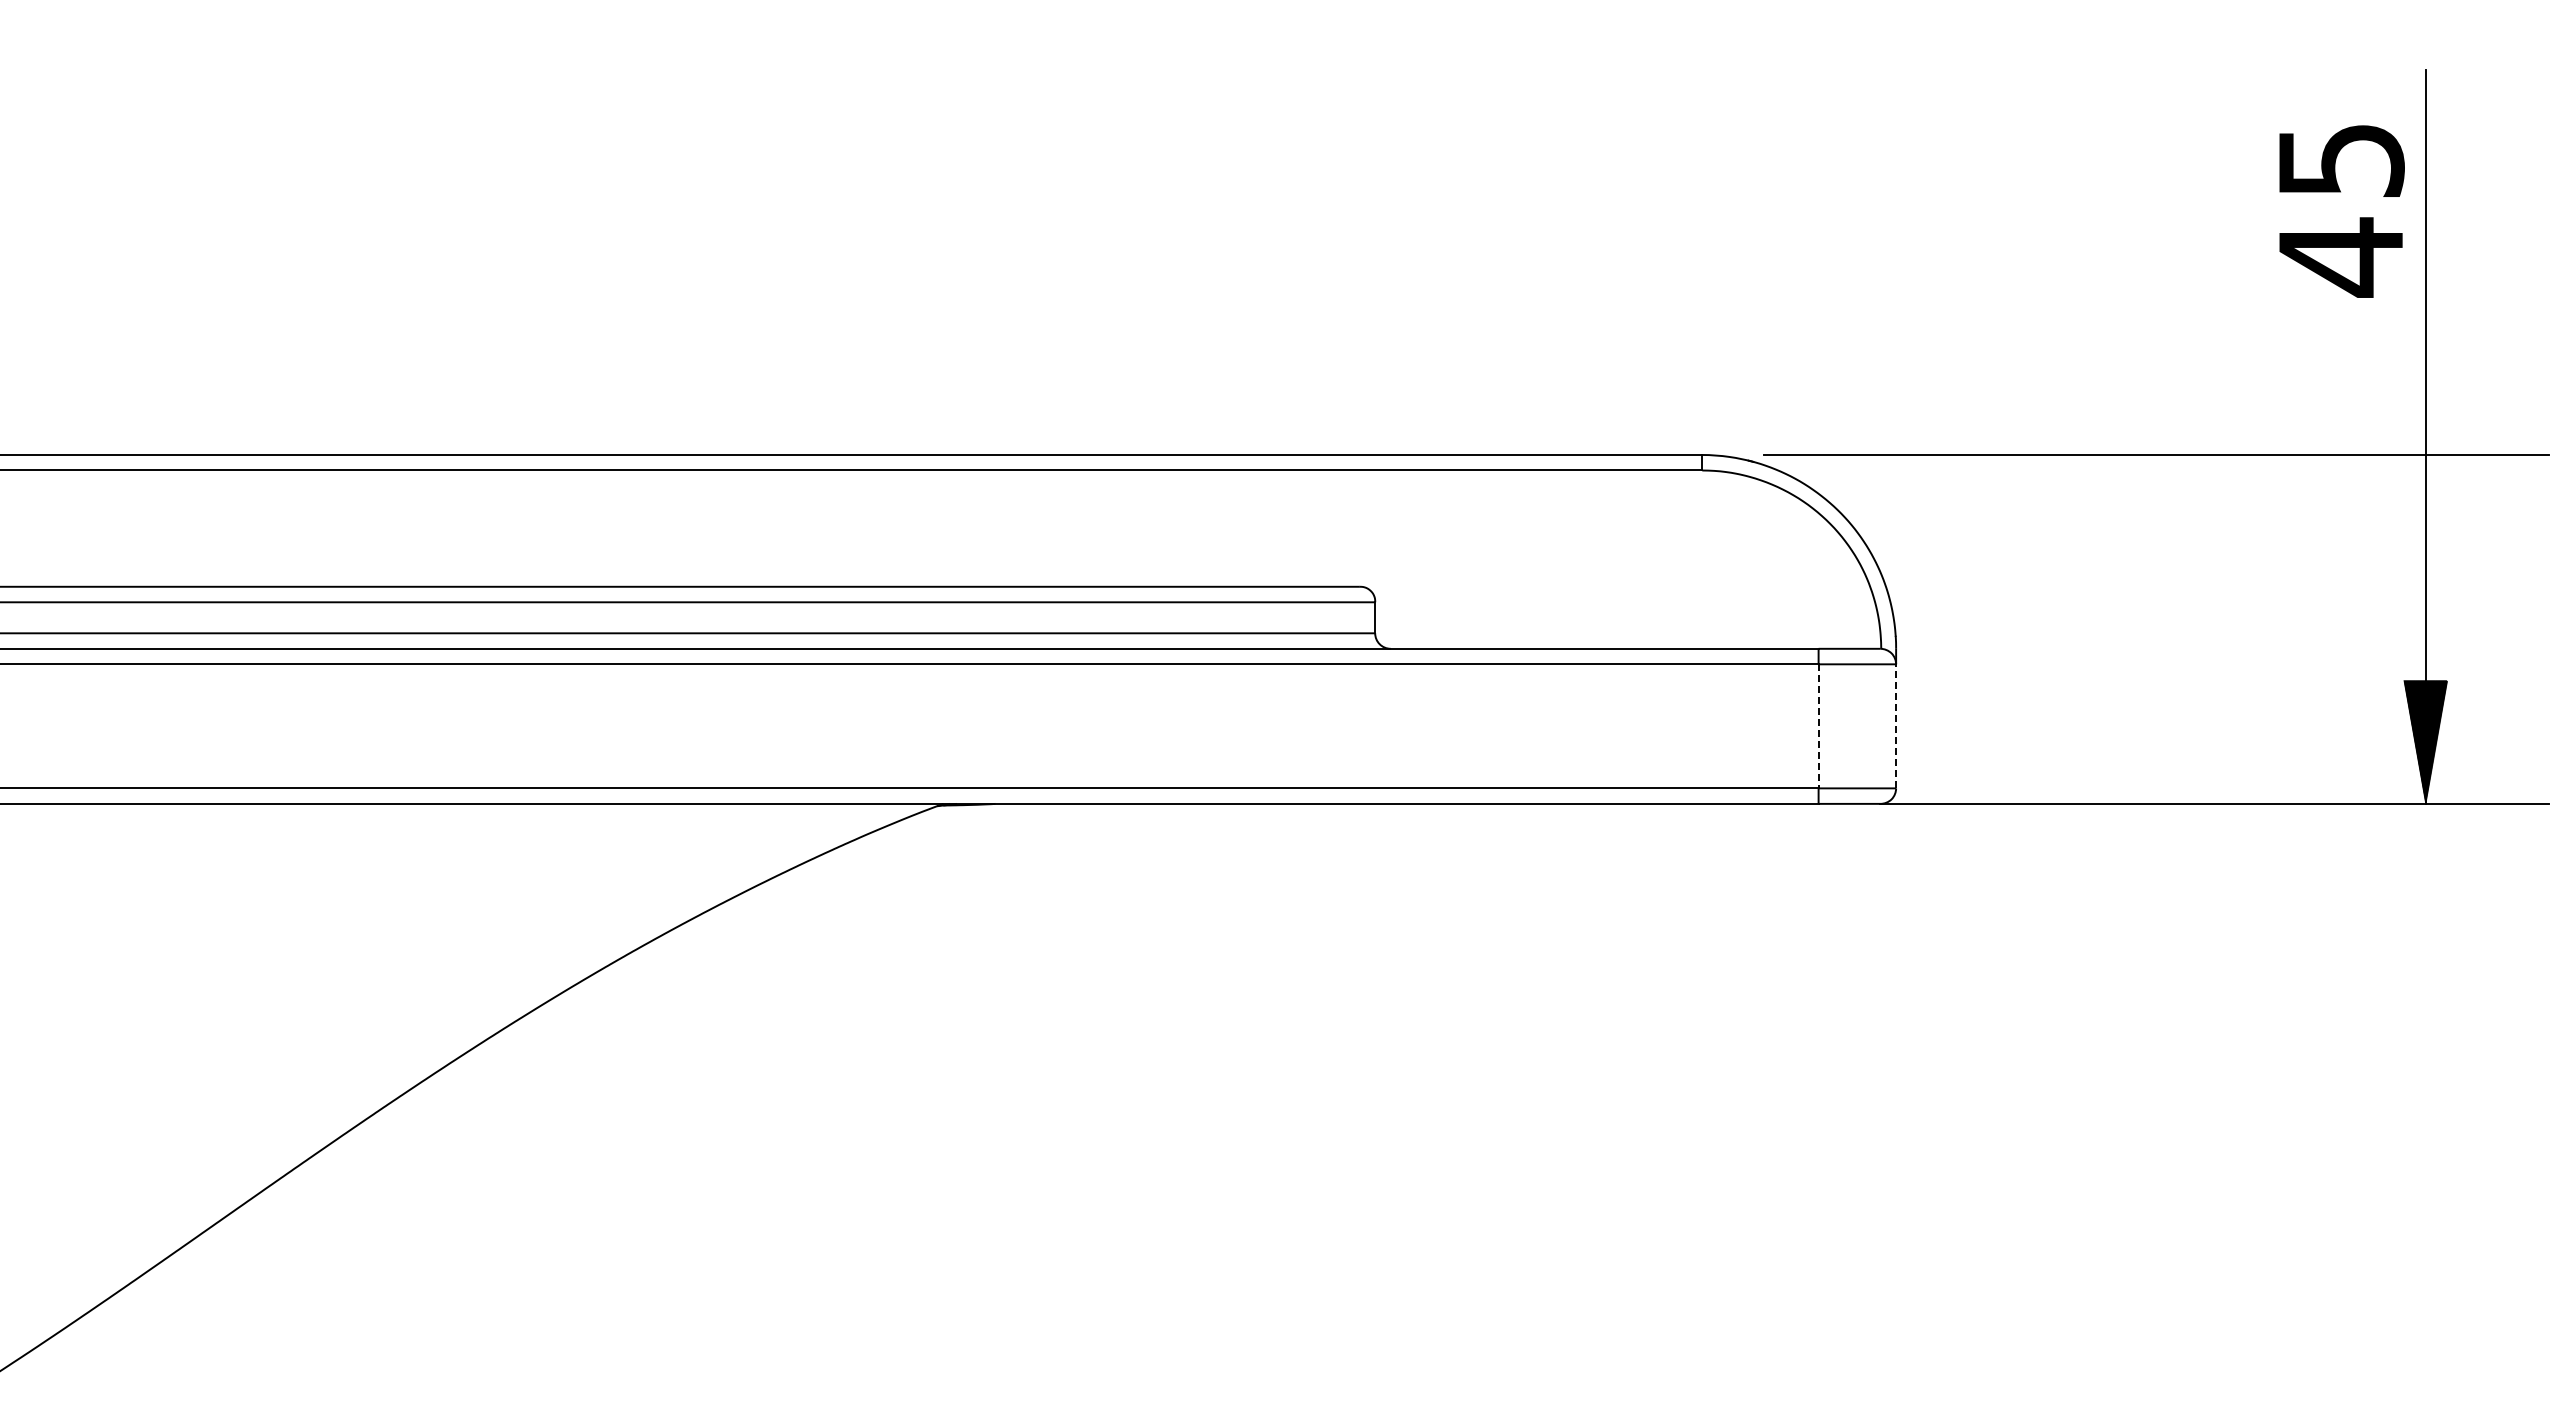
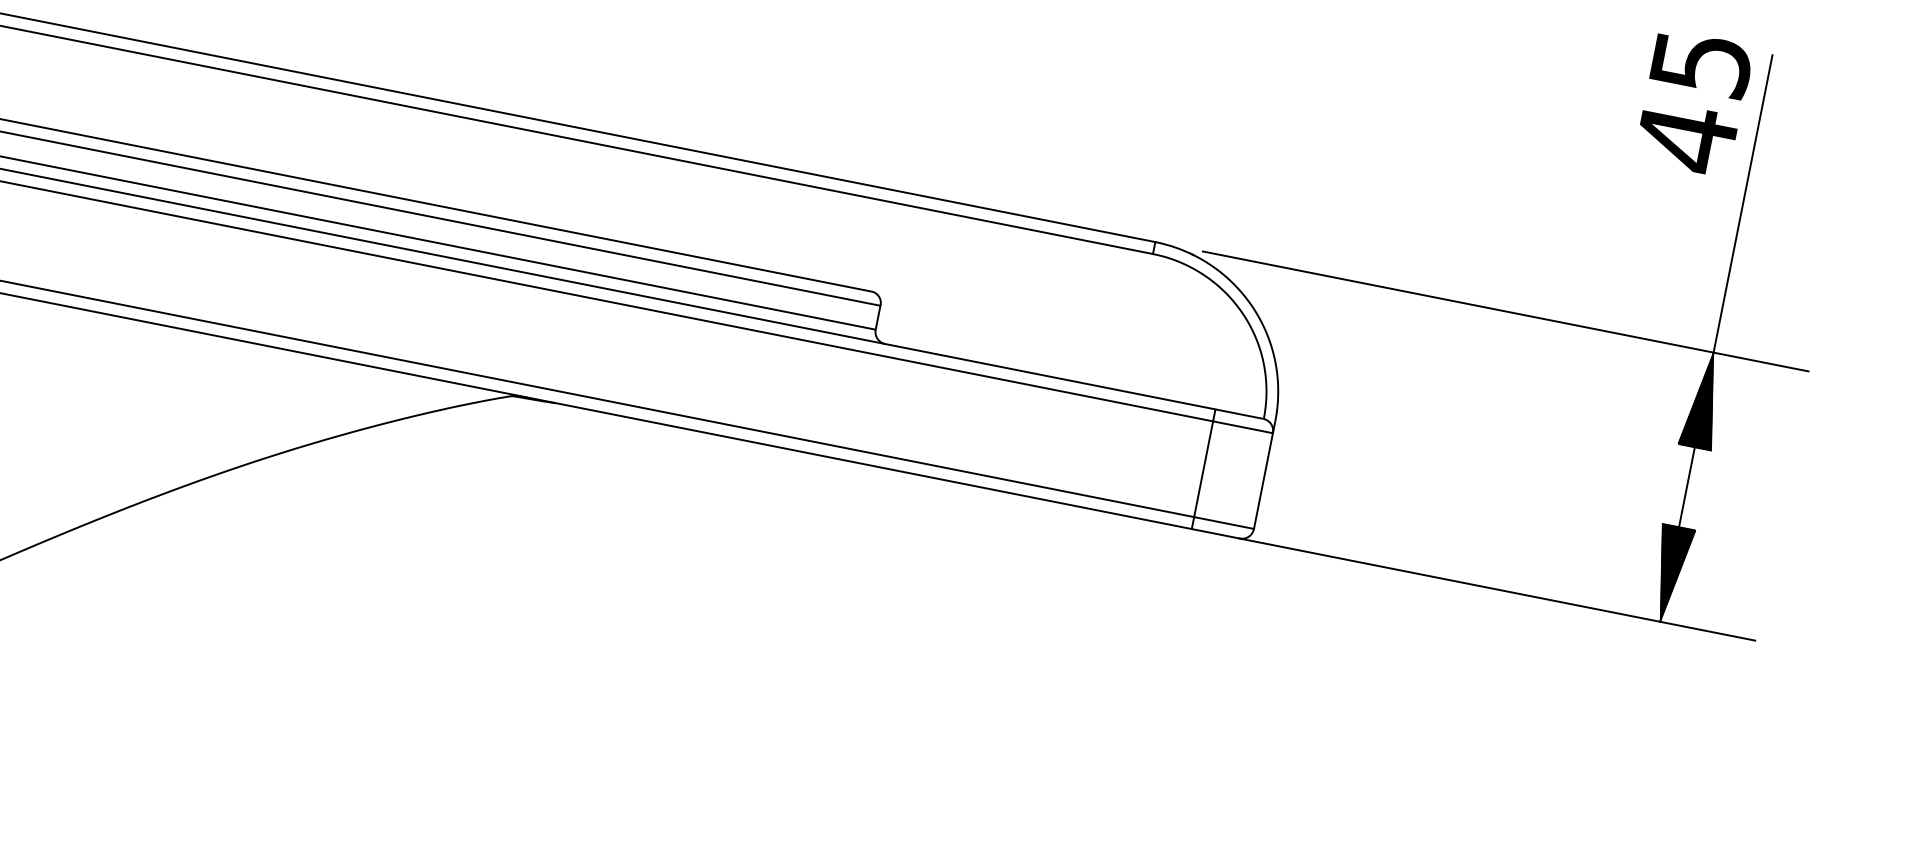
text: (2341, 211) -> (1693, 102), moved
hatch: (2425, 516) -> (1704, 400), added
line: (1896, 725) -> (1263, 480), dashed -> solid
line: (1818, 726) -> (1203, 469), dashed -> solid

